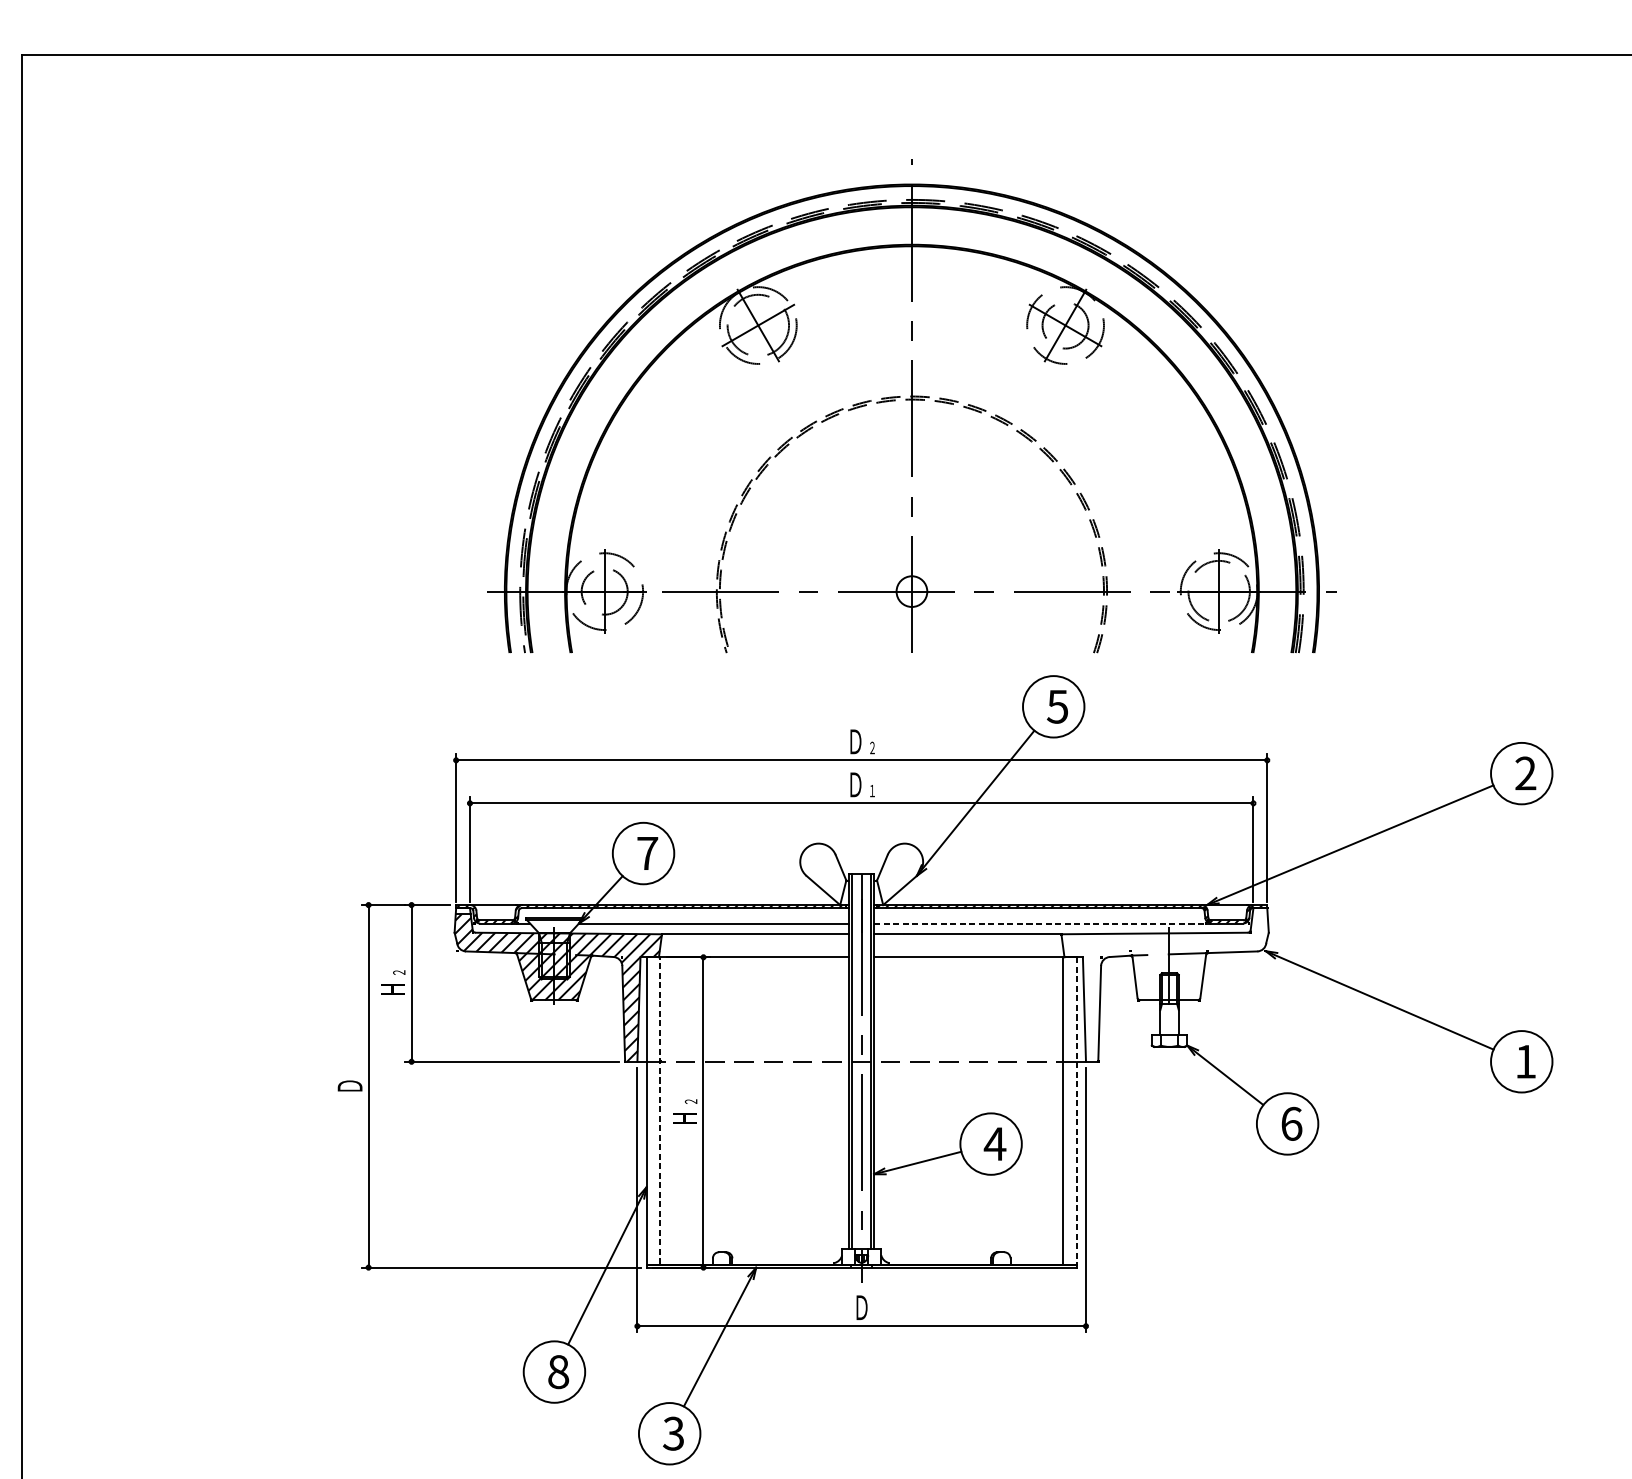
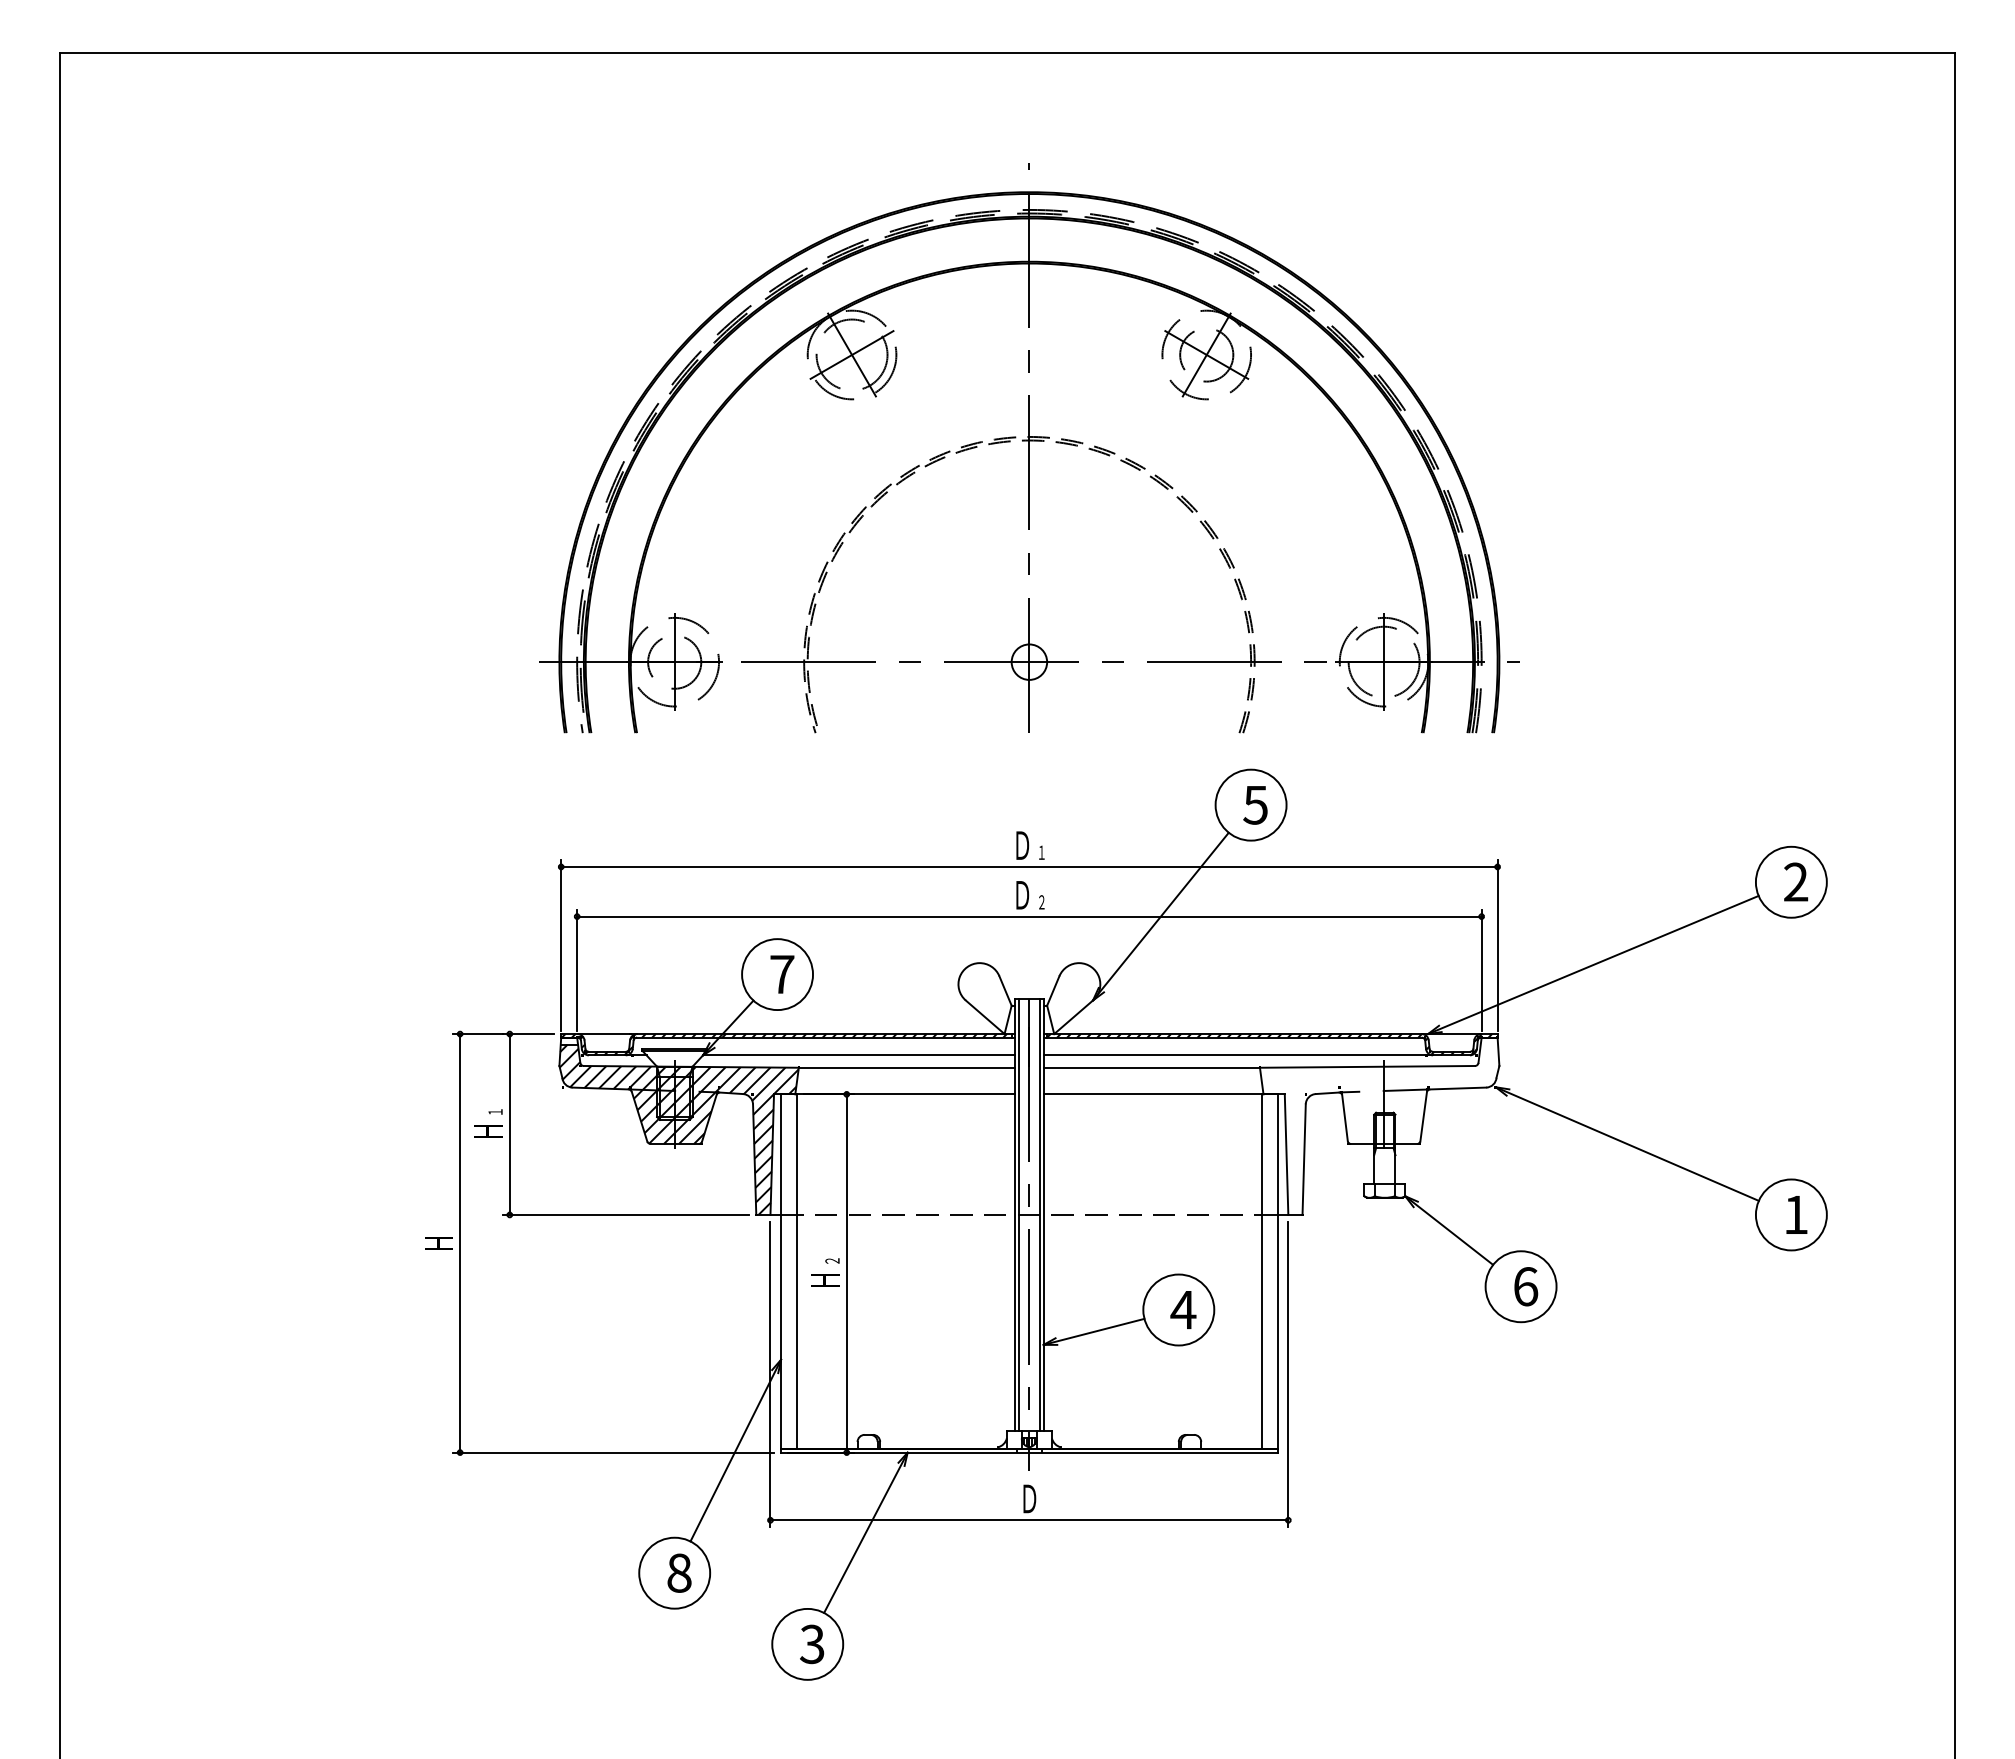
part: (912, 406) -> (1029, 448), moved
text: (872, 746) -> (1041, 851), ２ -> １
text: (872, 790) -> (1041, 901), １ -> ２
line: (1042, 923) -> (1238, 1055), dashed -> solid
text: (398, 972) -> (494, 1111), ２ -> １
text: (349, 1085) -> (438, 1242), Ｄ -> Ｈ
line: (660, 1110) -> (797, 1271), dashed -> solid
line: (1076, 1111) -> (1277, 1272), dashed -> solid

